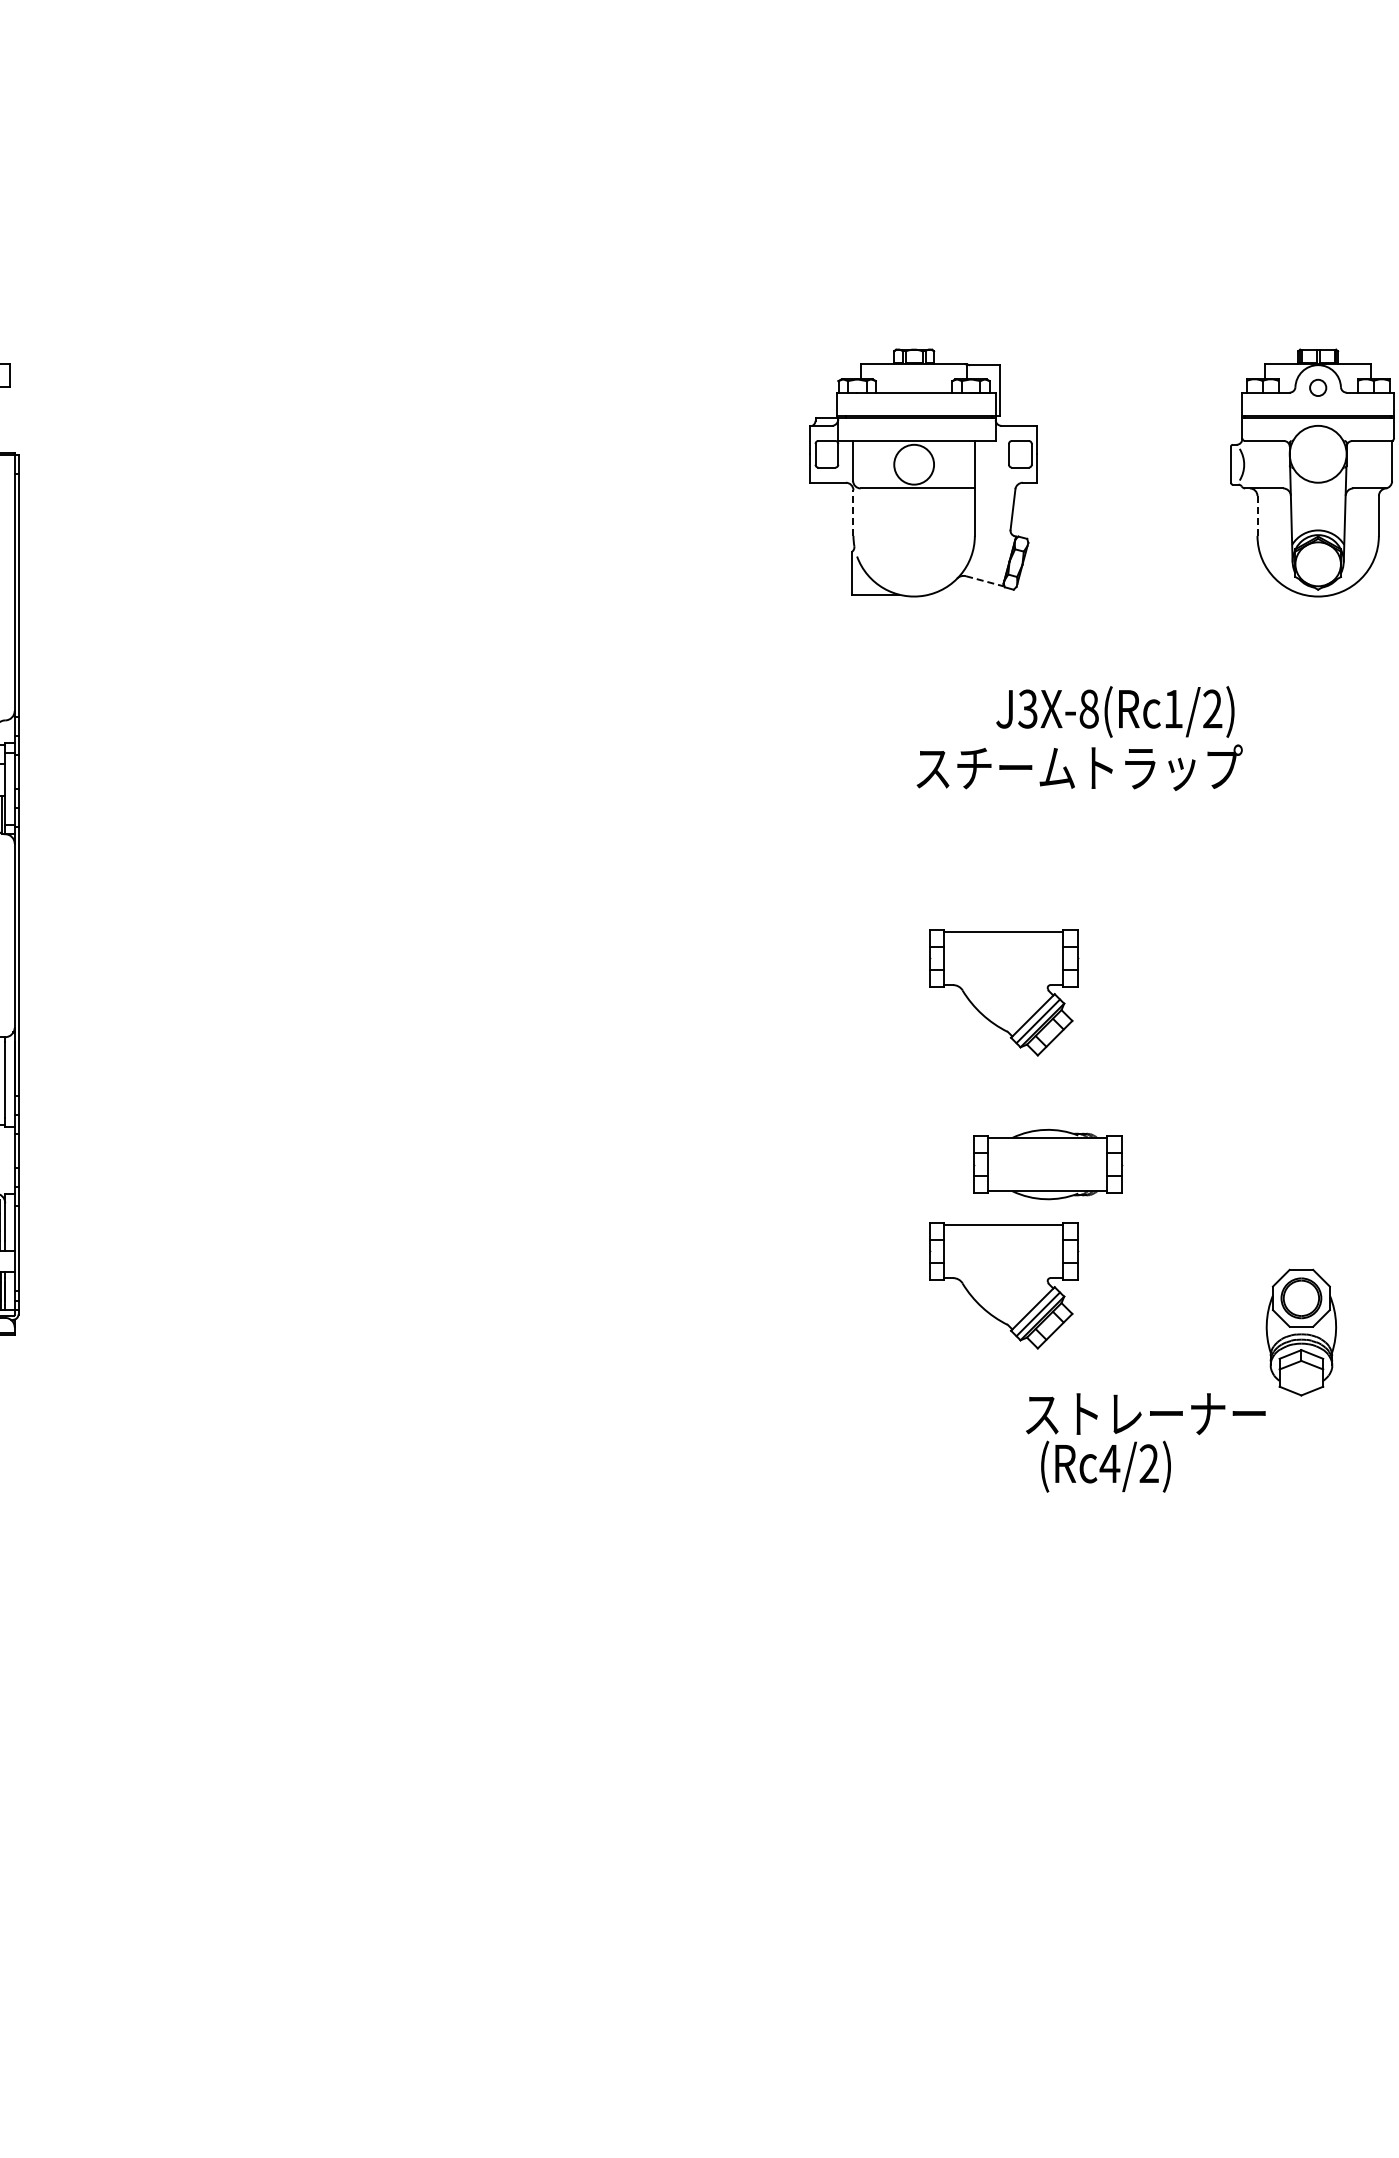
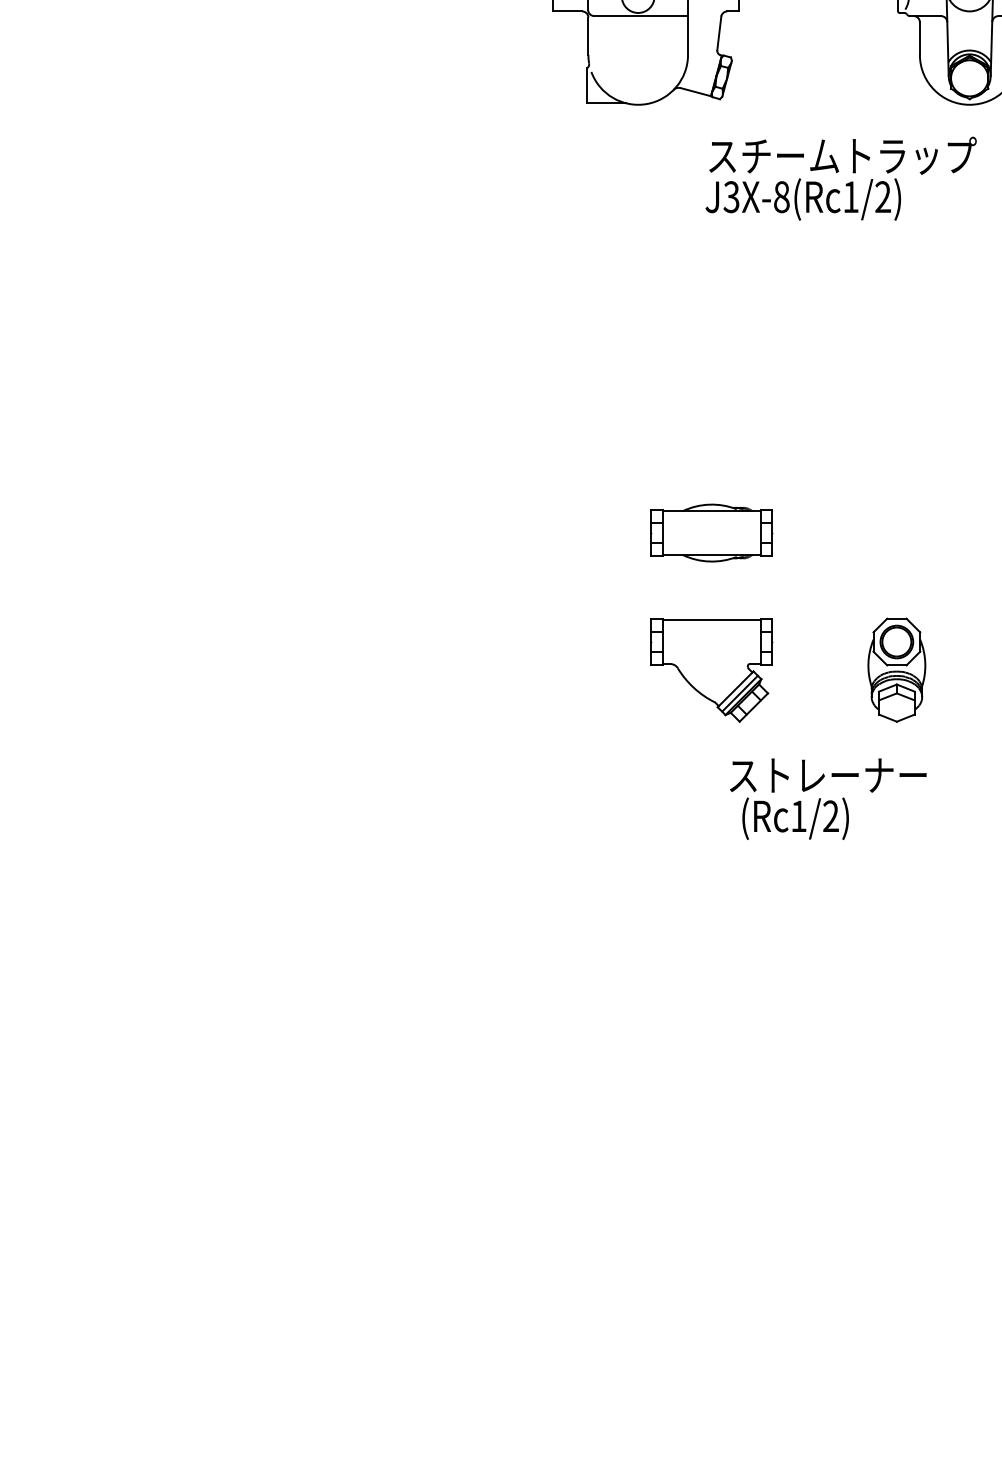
line: (853, 513) -> (588, 36), dashed -> solid
line: (1257, 515) -> (919, 38), dashed -> solid
line: (985, 581) -> (696, 92), dashed -> solid
text: (1079, 767) -> (842, 155), moved
part: (1004, 992) -> (712, 429), removed
part: (1048, 1164) -> (712, 533), moved
part: (1300, 1332) -> (896, 670), moved
text: (1109, 1463) -> (798, 816), (Rc4/2) -> (Rc1/2)

